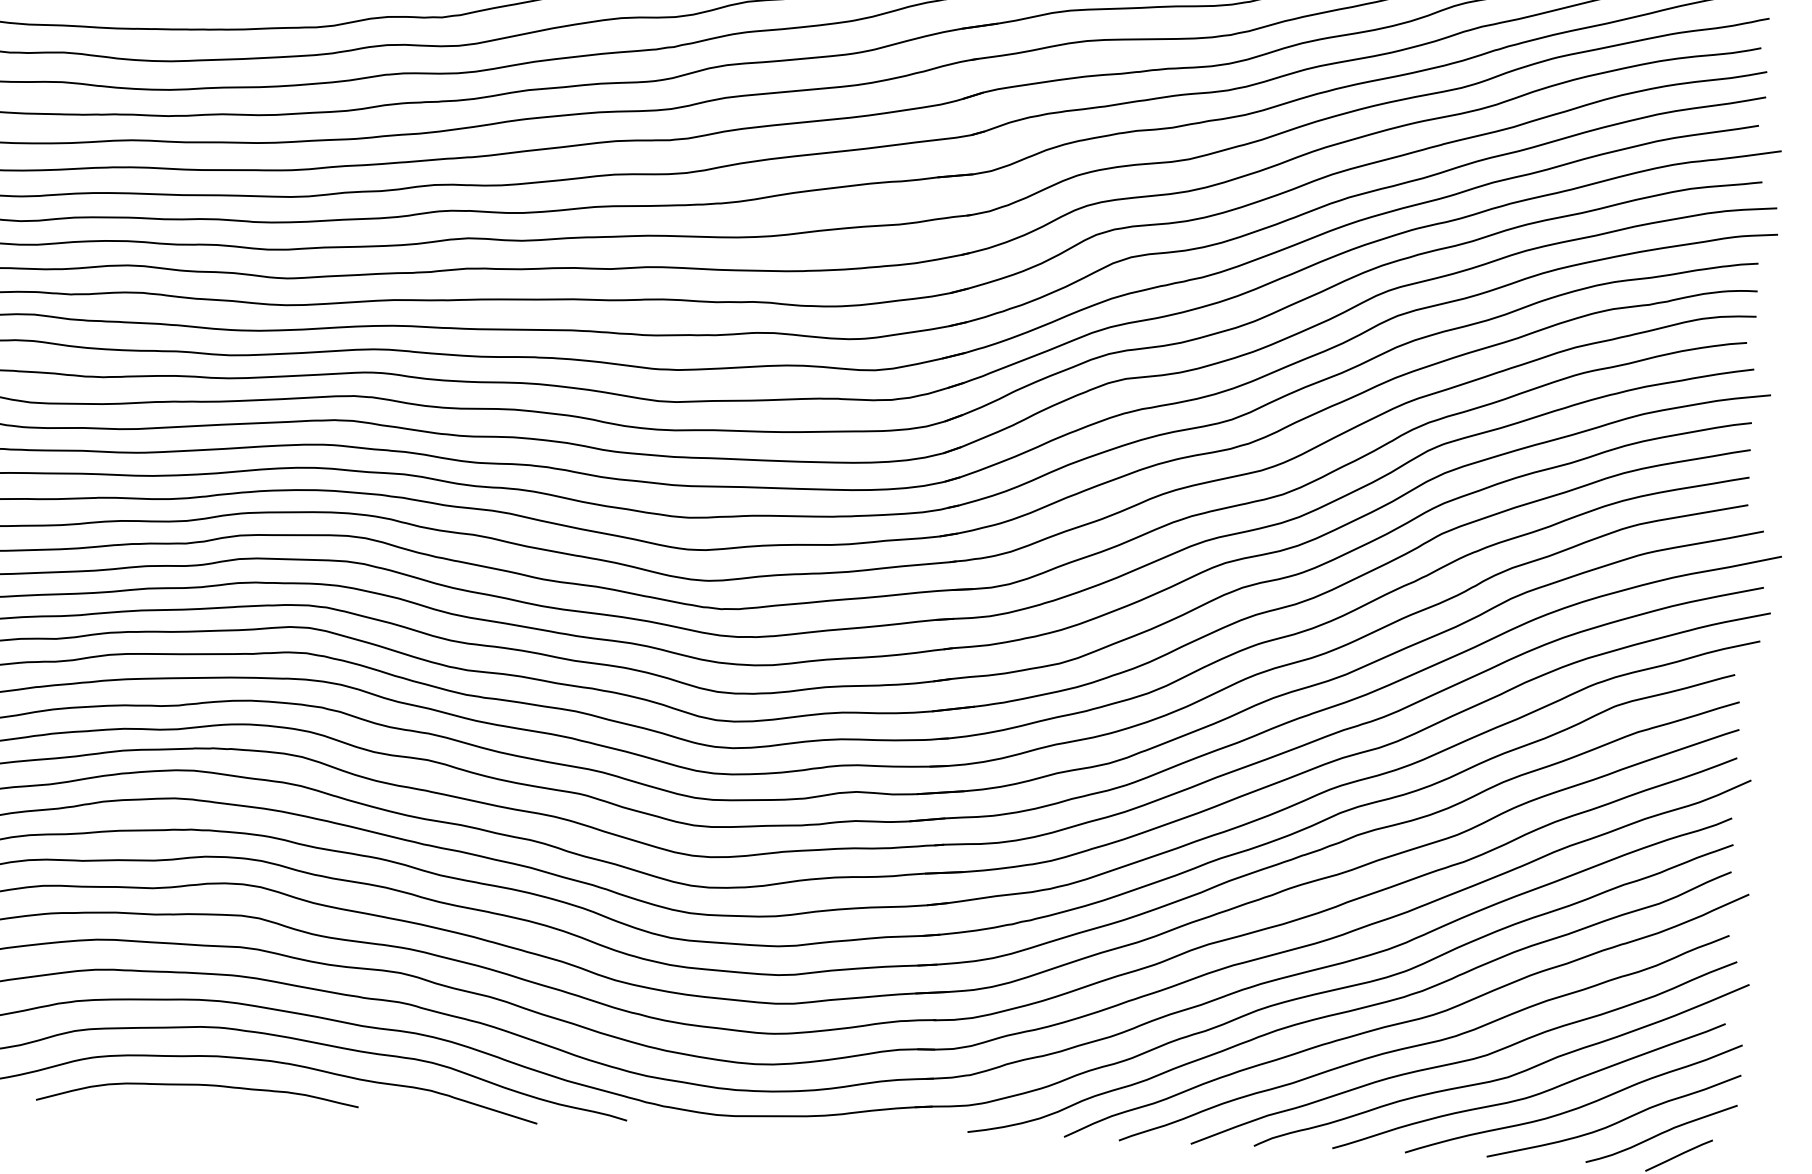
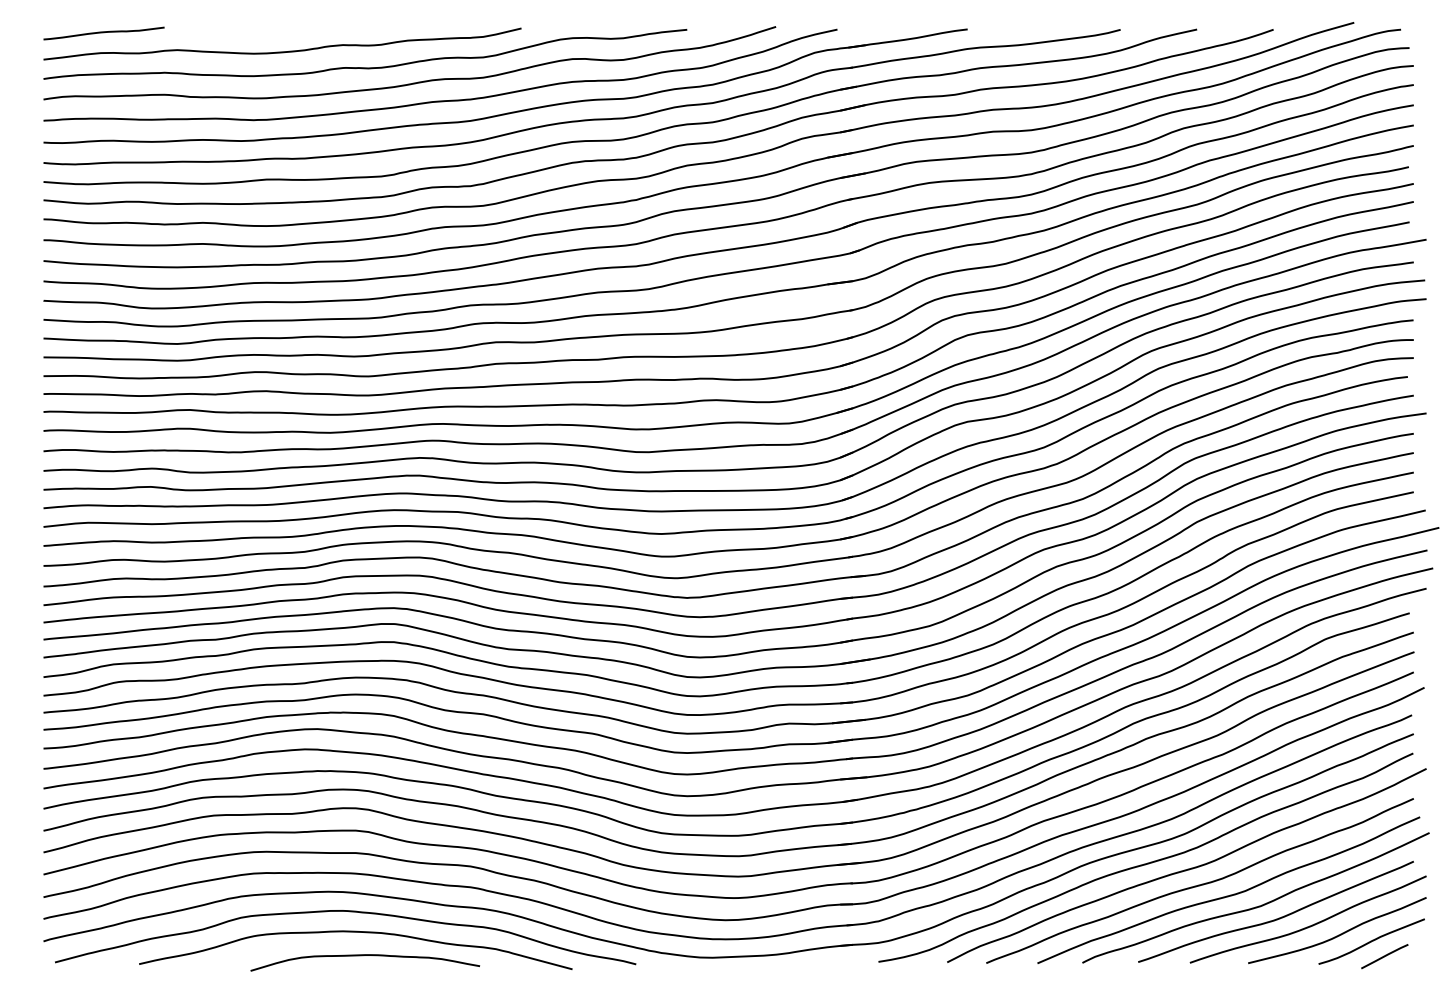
curve: (195, 1086) -> (363, 956), moved

